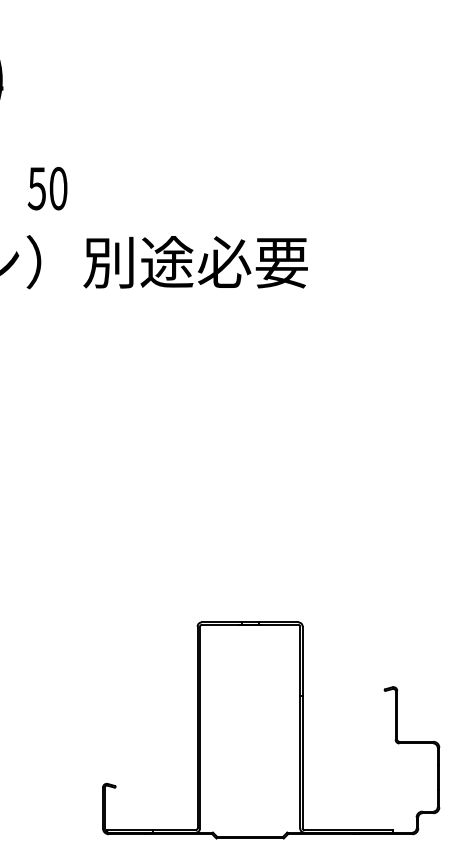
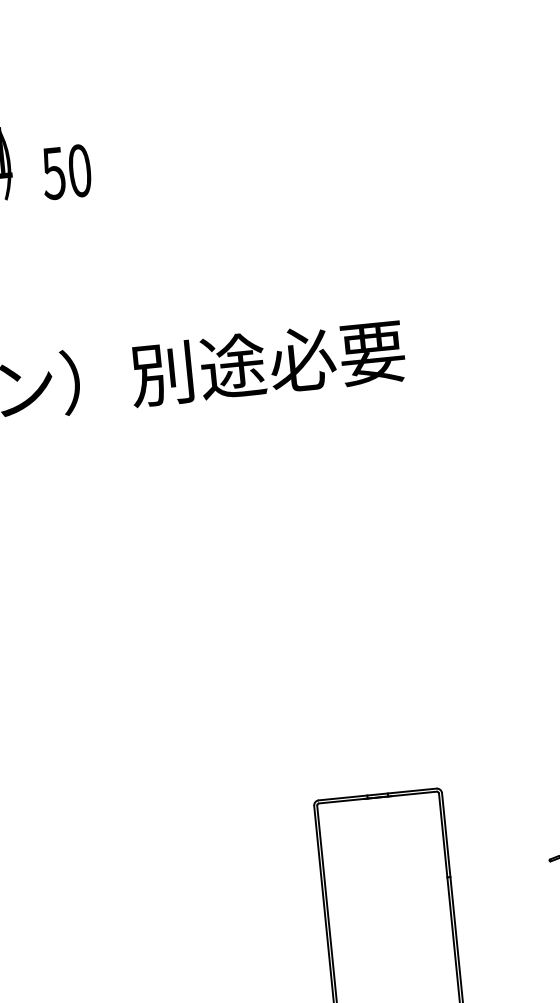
text: (47, 188) -> (66, 172), moved

